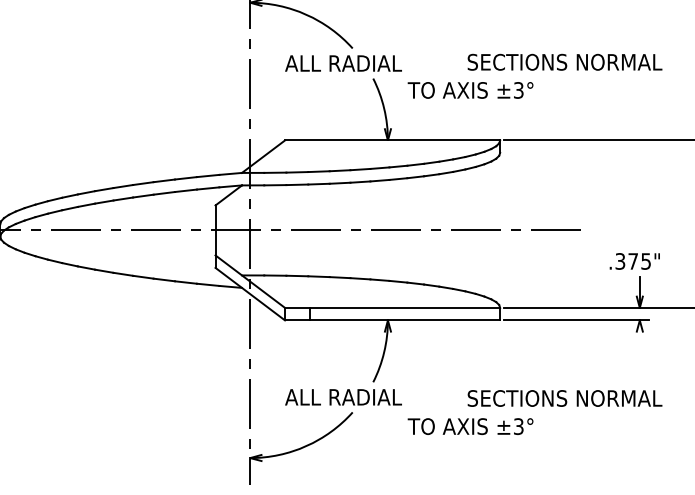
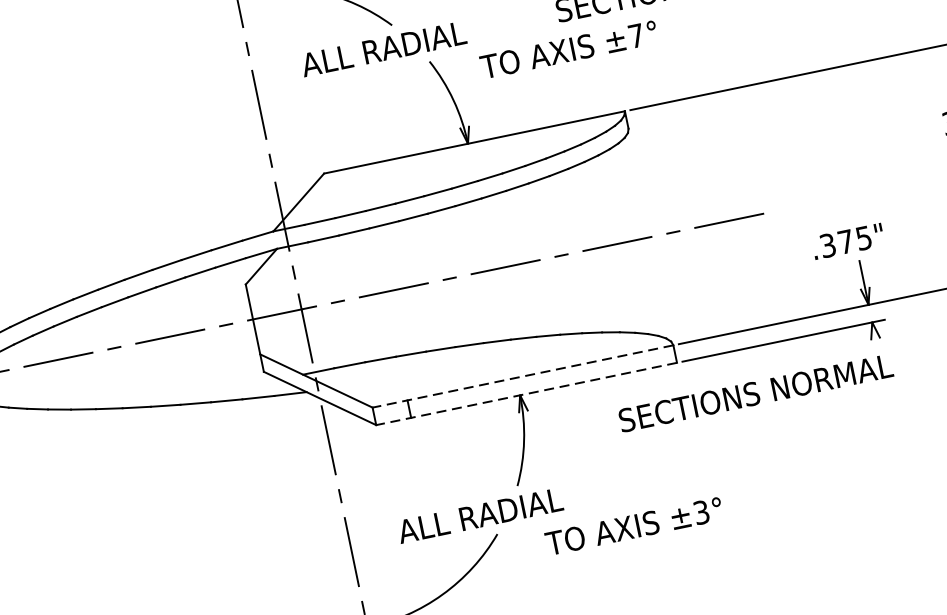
text: (518, 90) -> (636, 36), ±3° -> ±7°
line: (392, 307) -> (522, 375), solid -> dashed
line: (392, 320) -> (526, 394), solid -> dashed
text: (564, 398) -> (755, 393), moved
text: (470, 426) -> (634, 526), moved

